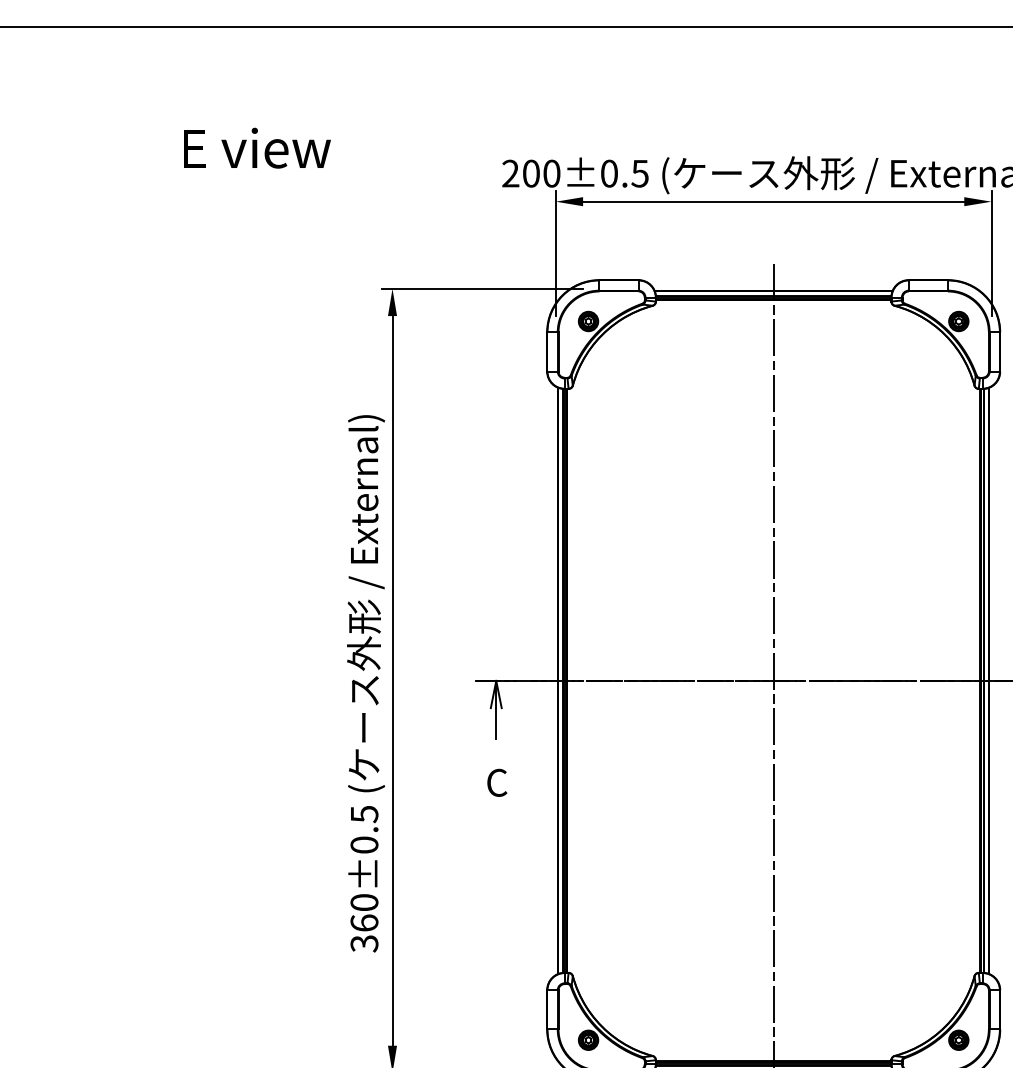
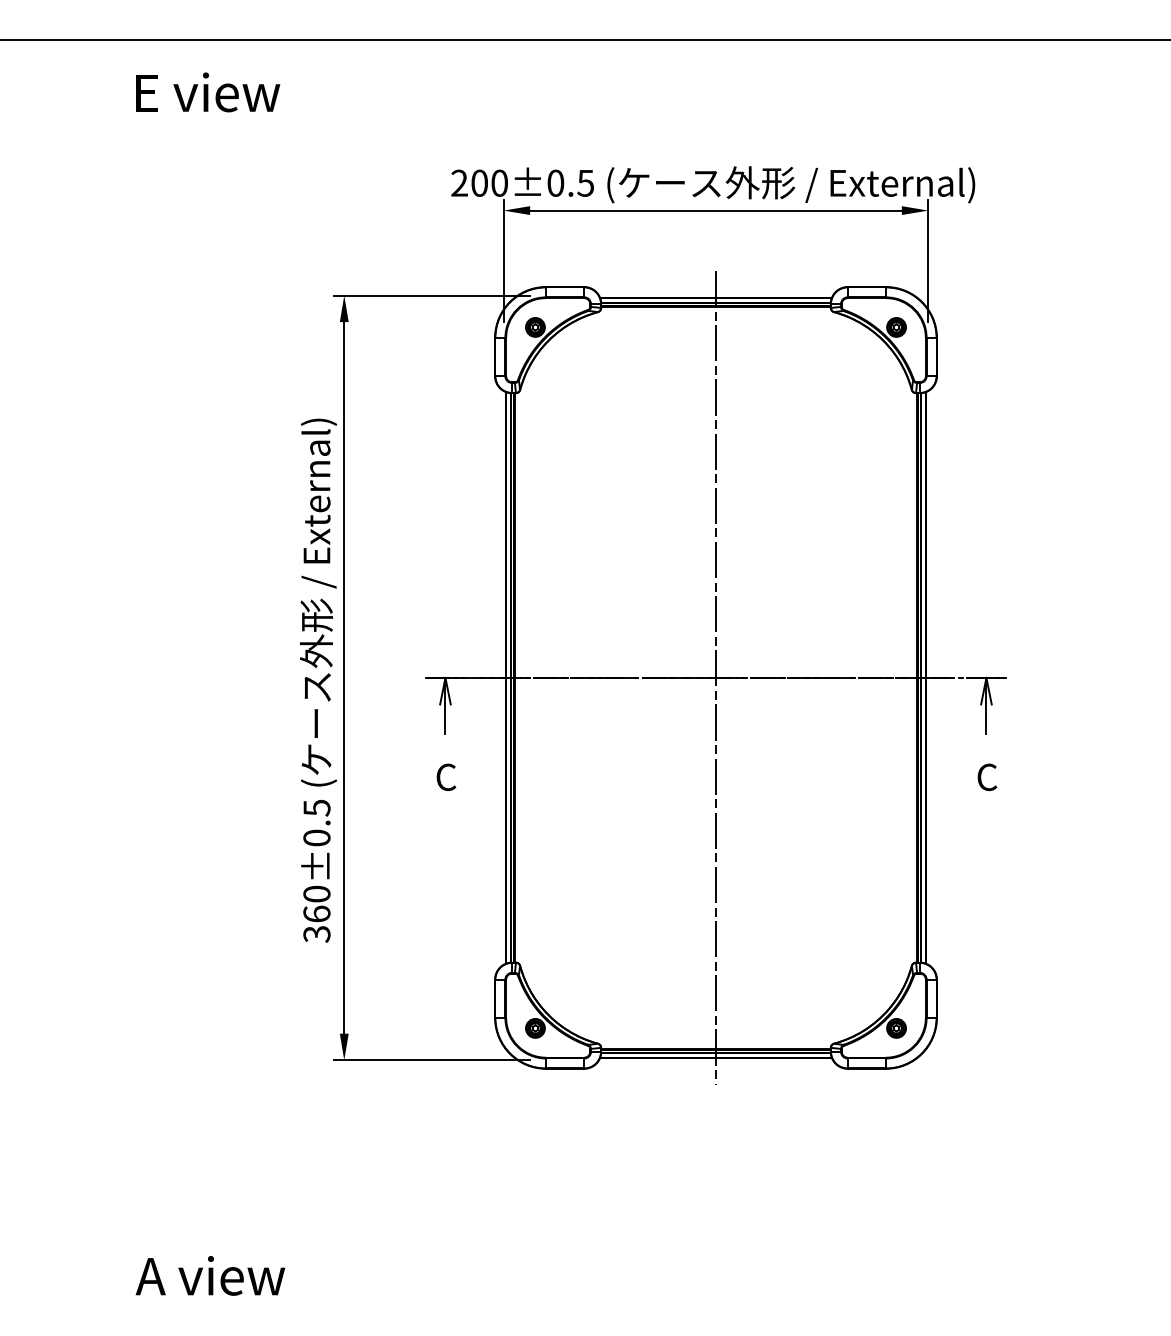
text: (257, 148) -> (208, 92), moved

